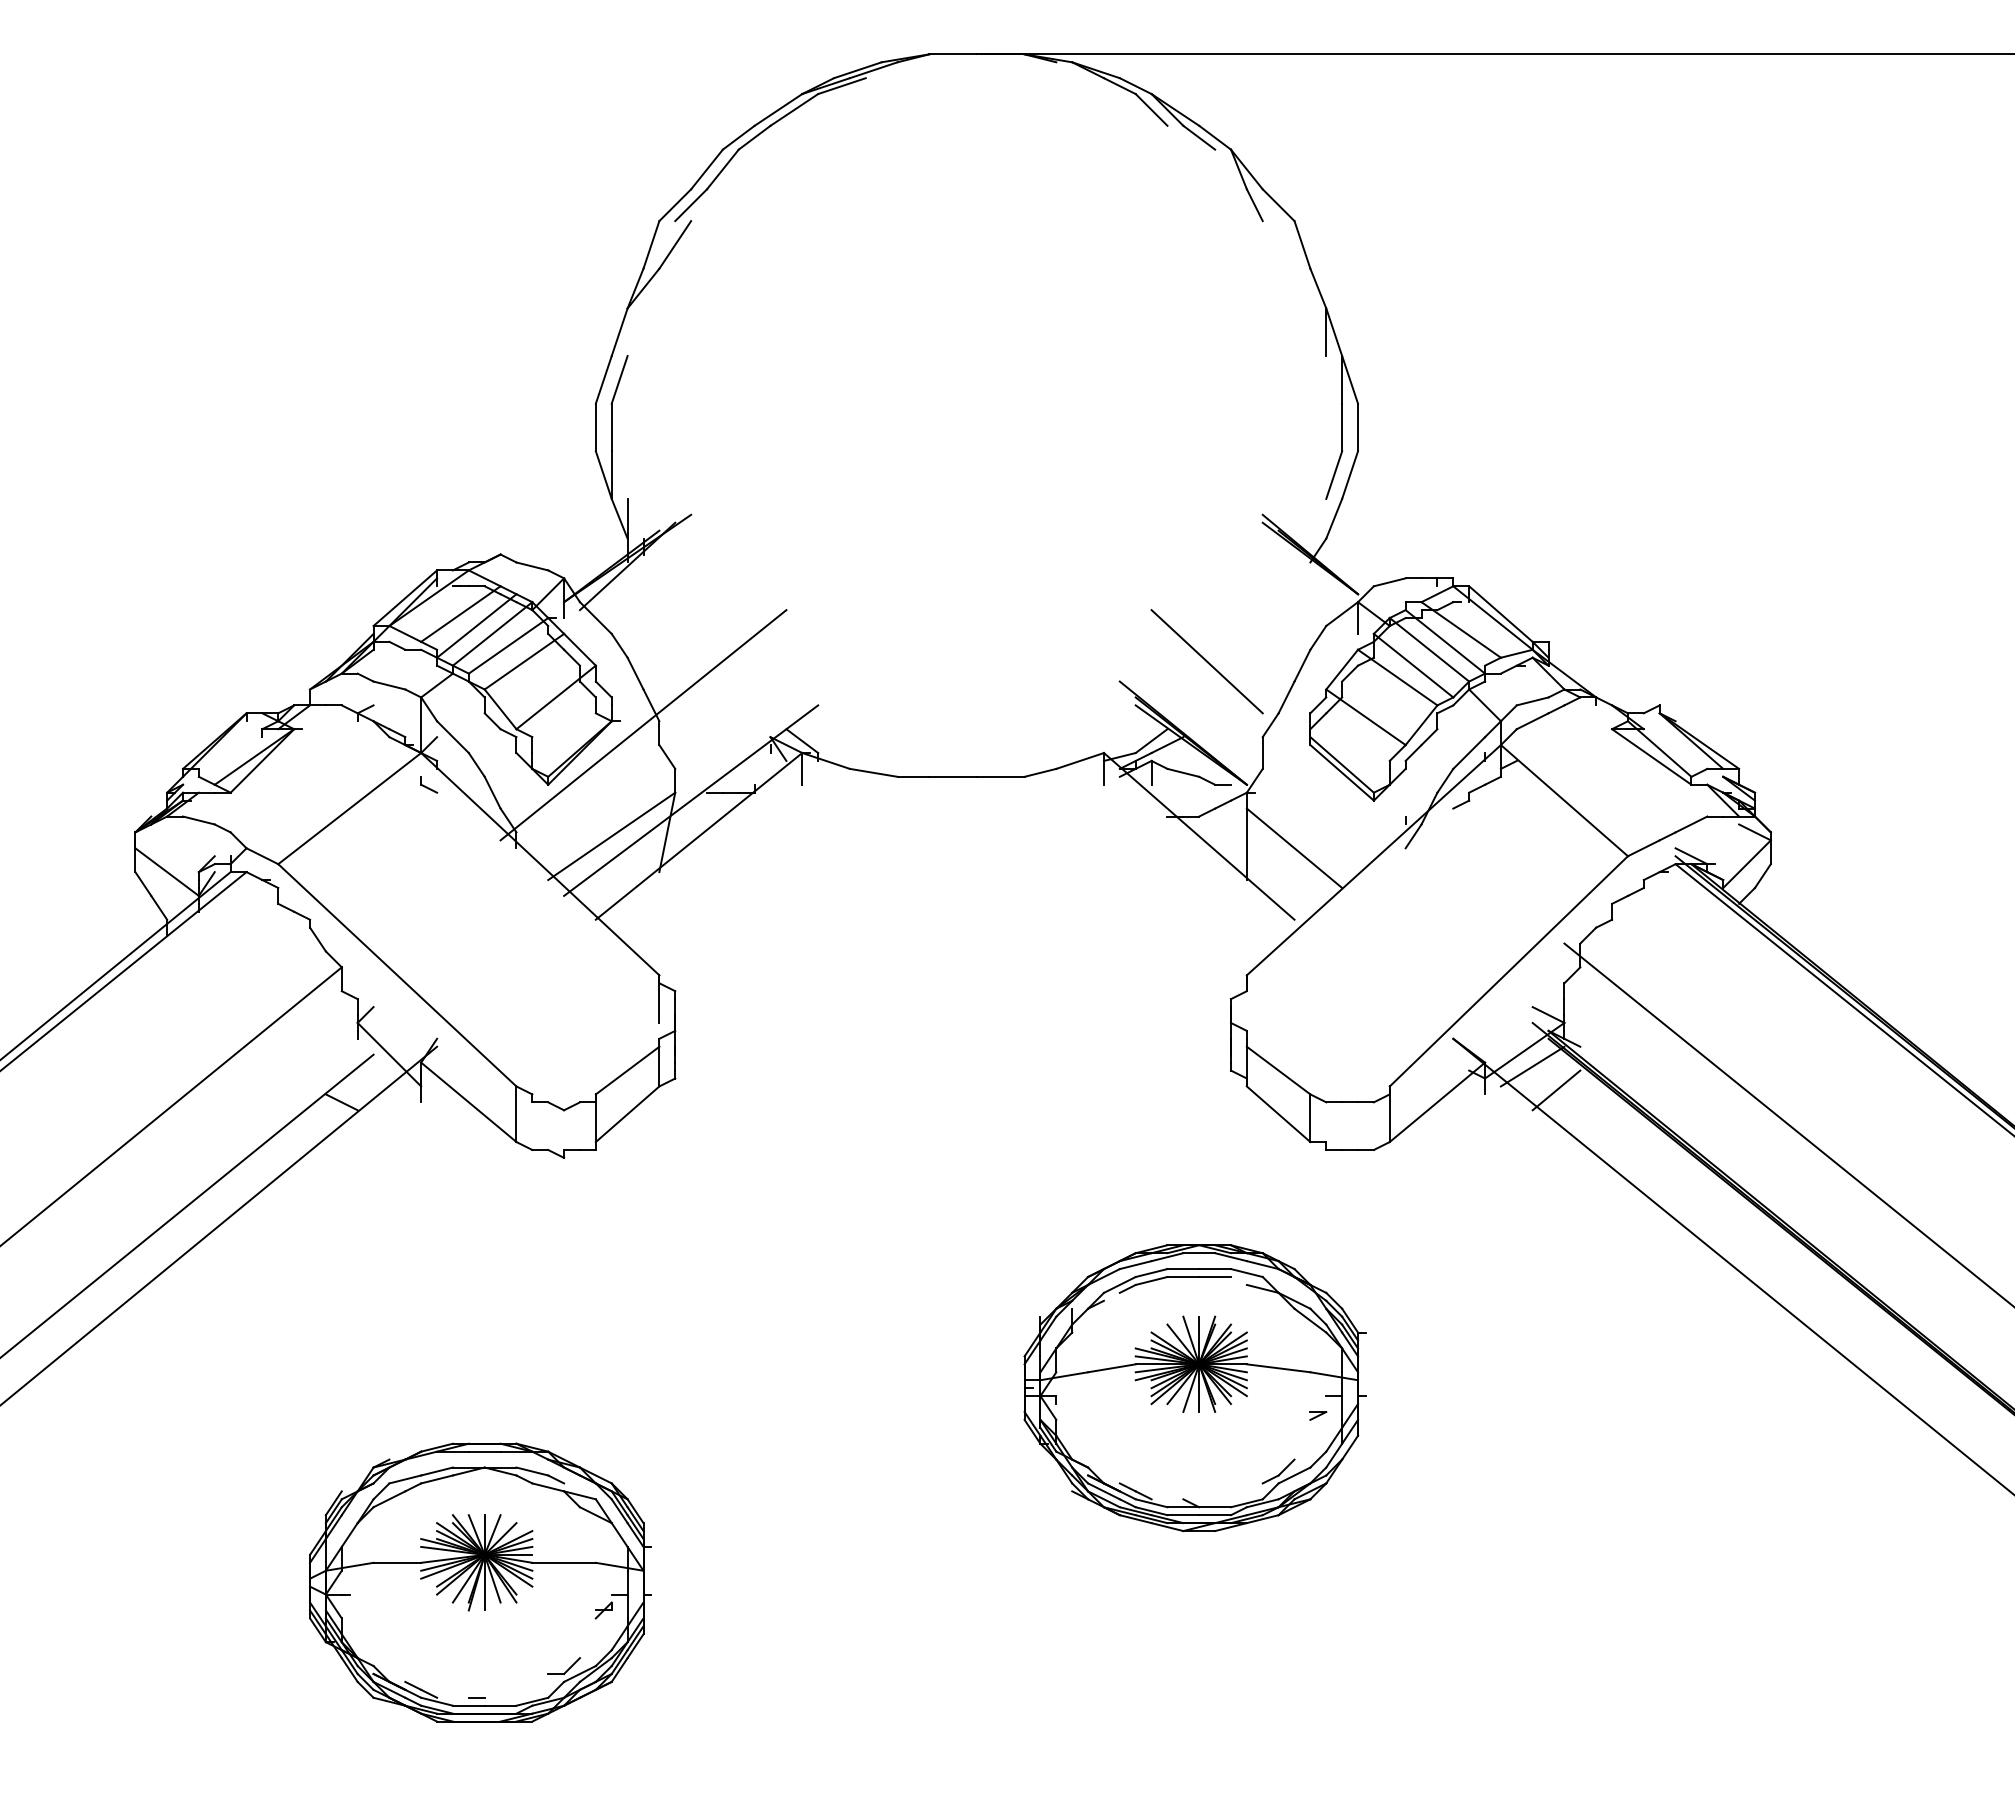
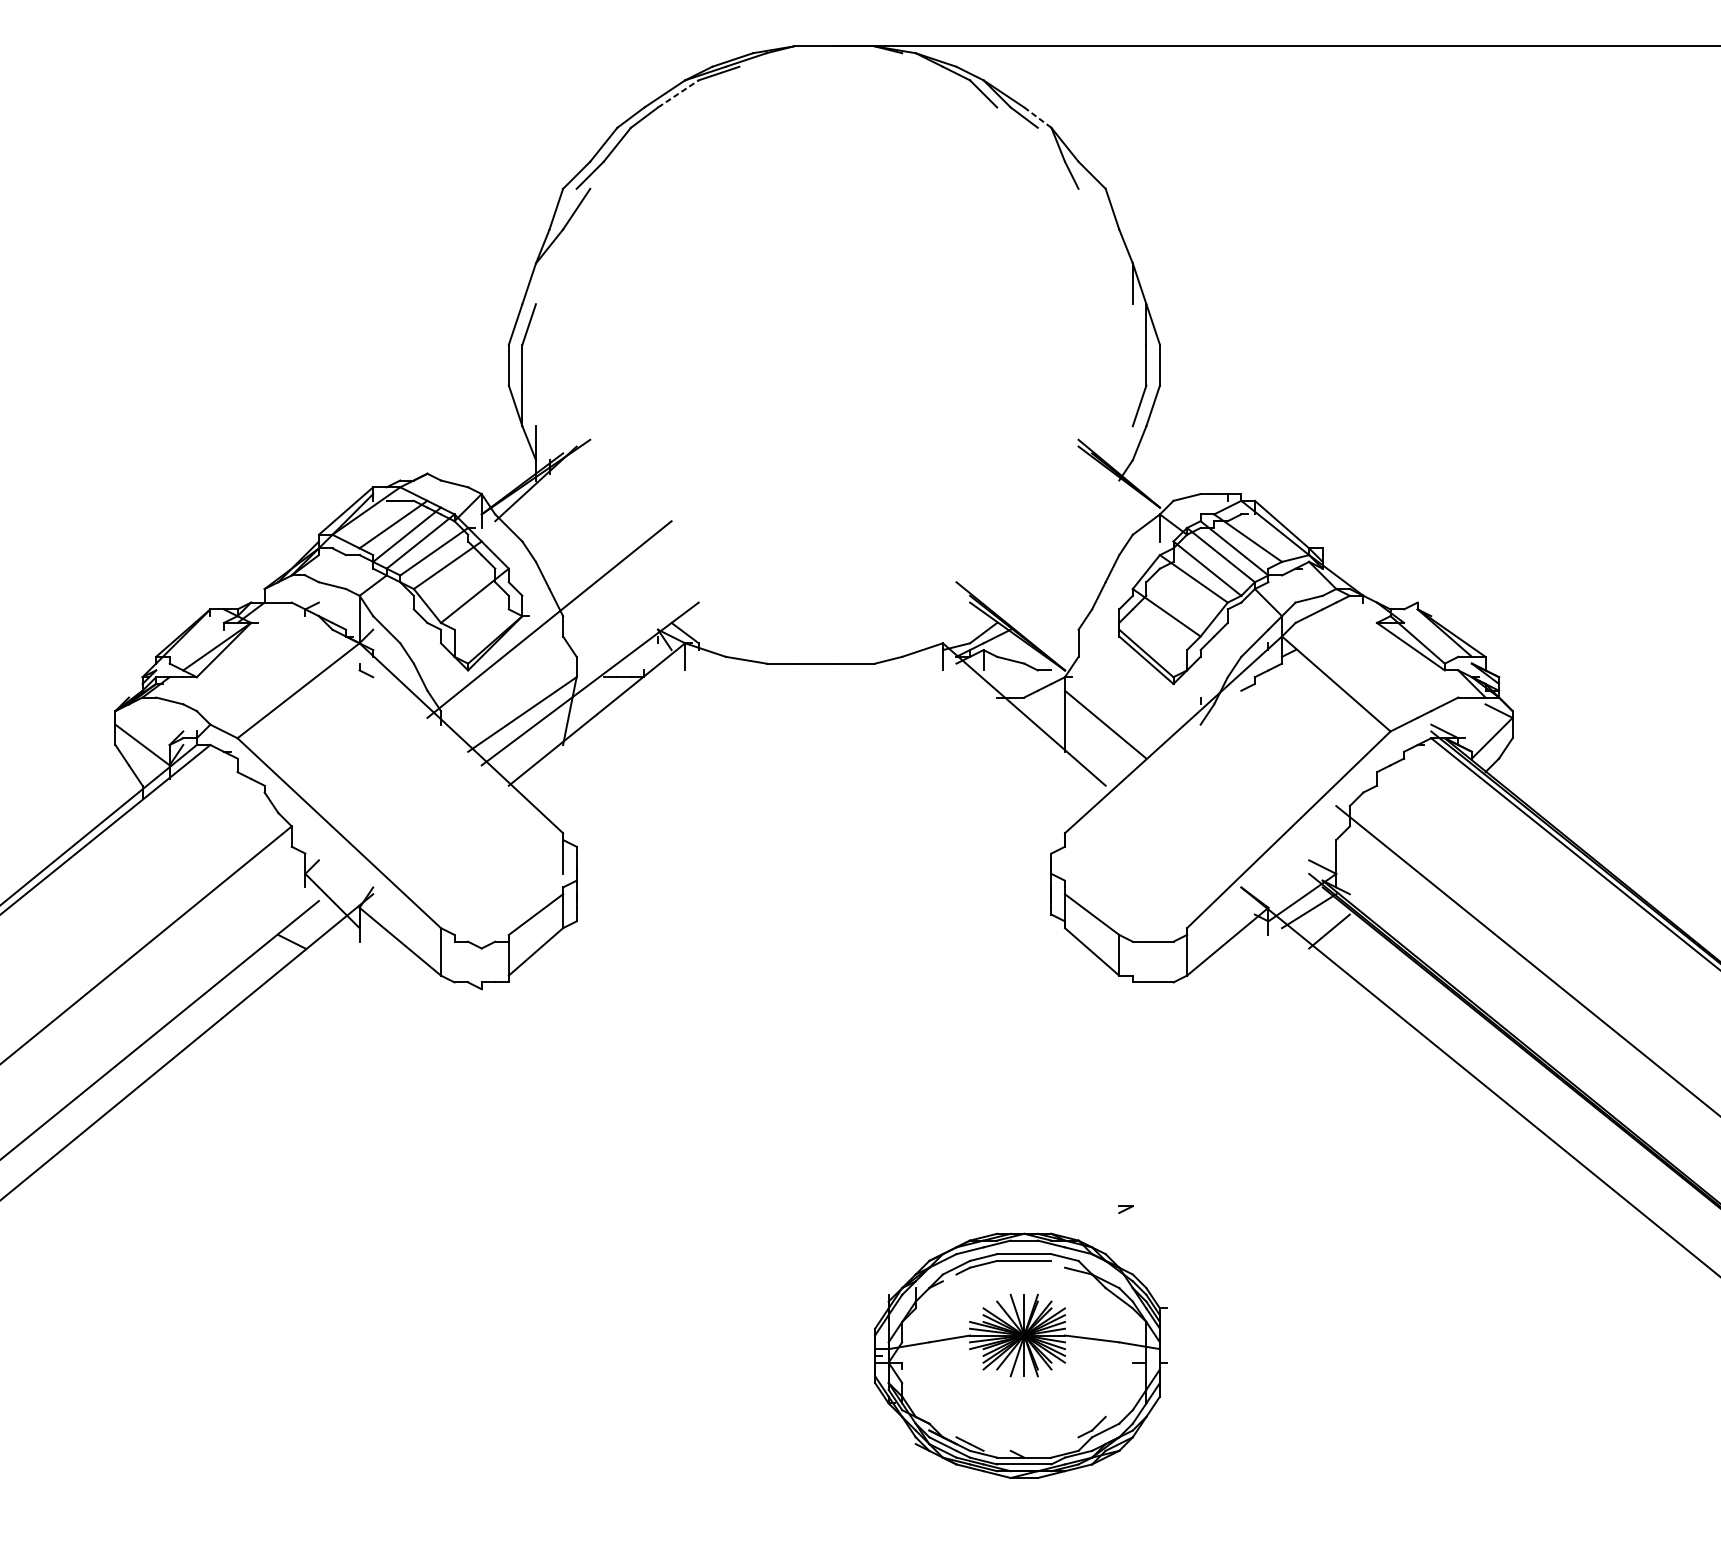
line: (794, 109) -> (678, 93), solid -> dashed
line: (1215, 137) -> (1038, 117), solid -> dashed
line: (1206, 661) -> (1030, 565), removed
part: (1194, 1388) -> (1020, 1356), moved
part: (480, 1582) -> (410, 1351), removed

